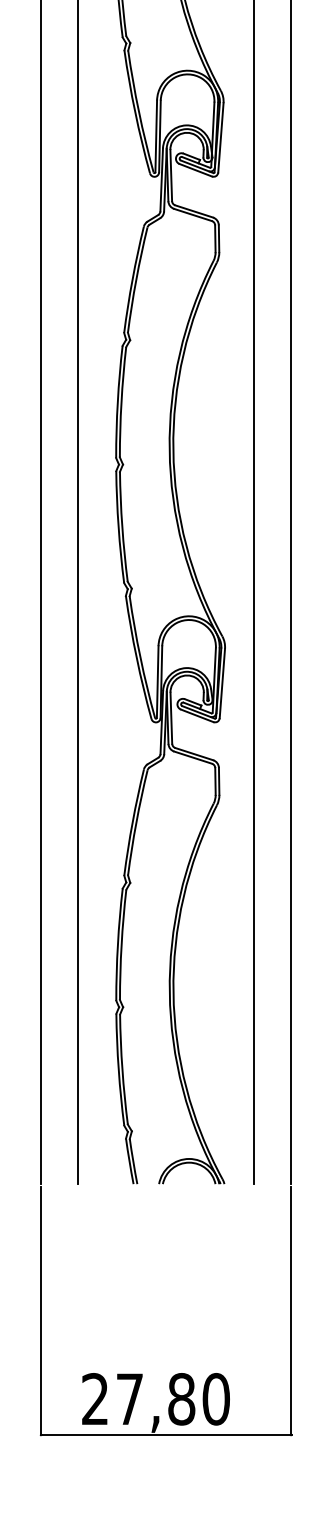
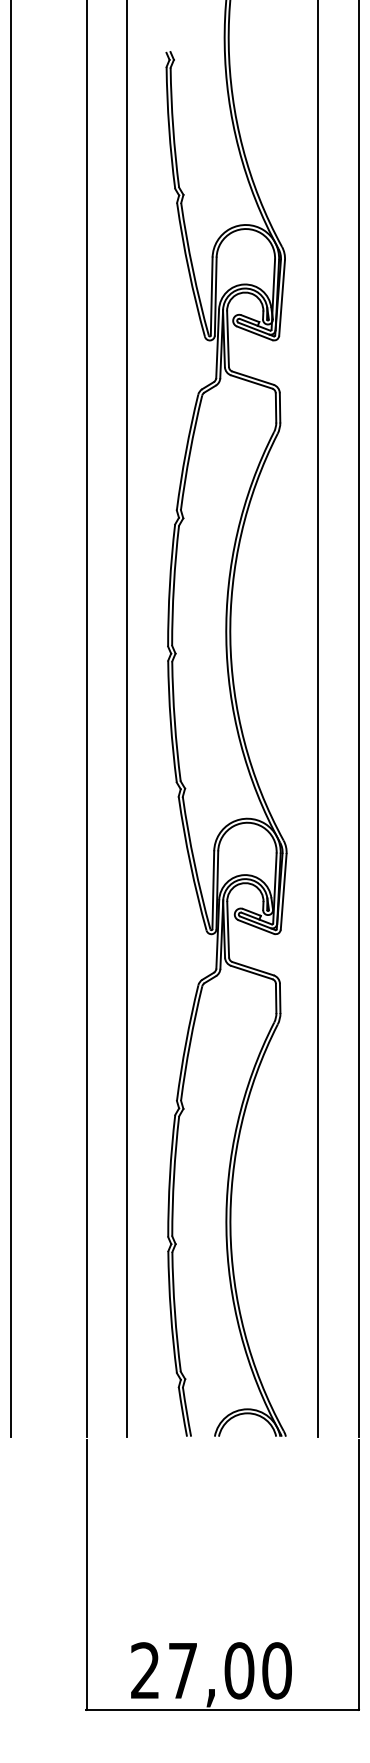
text: (181, 1398) -> (239, 1670), 27,80 -> 27,00

